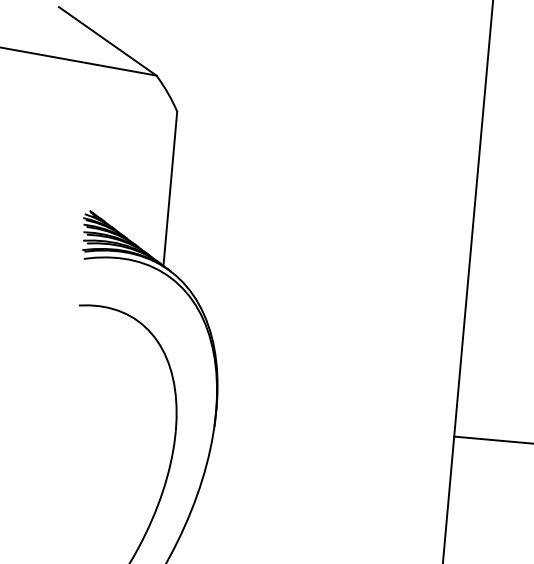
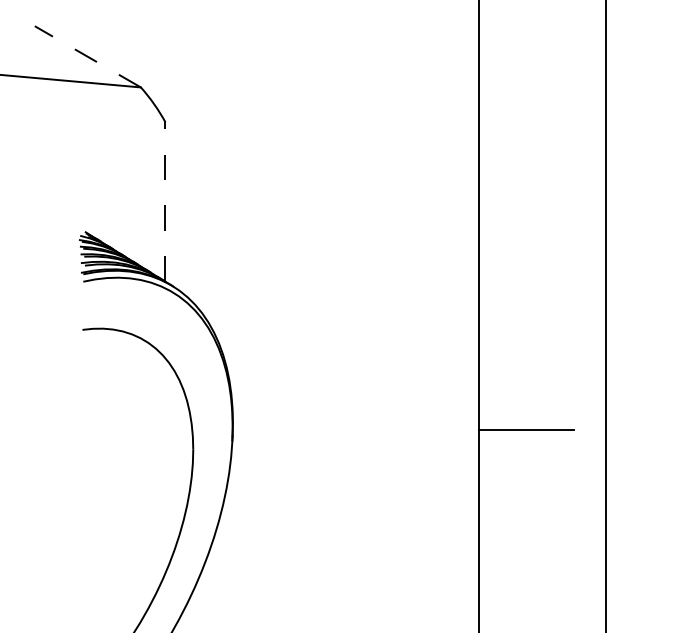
line: (107, 40) -> (87, 56), solid -> dashed
line: (170, 189) -> (165, 202), solid -> dashed

